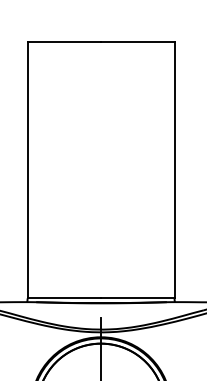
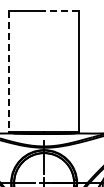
line: (135, 41) -> (60, 10), solid -> dashed
line: (27, 170) -> (9, 71), solid -> dashed

